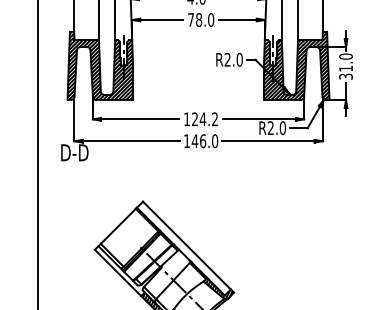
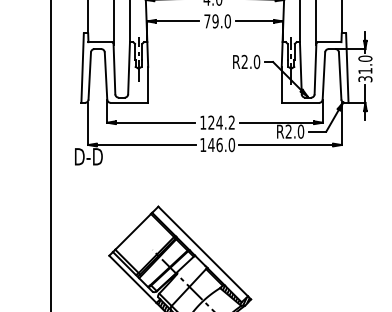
text: (199, 19) -> (215, 20), 78.0 -> 79.0
hatch: (100, 65) -> (115, 67), removed
hatch: (296, 65) -> (314, 67), removed

